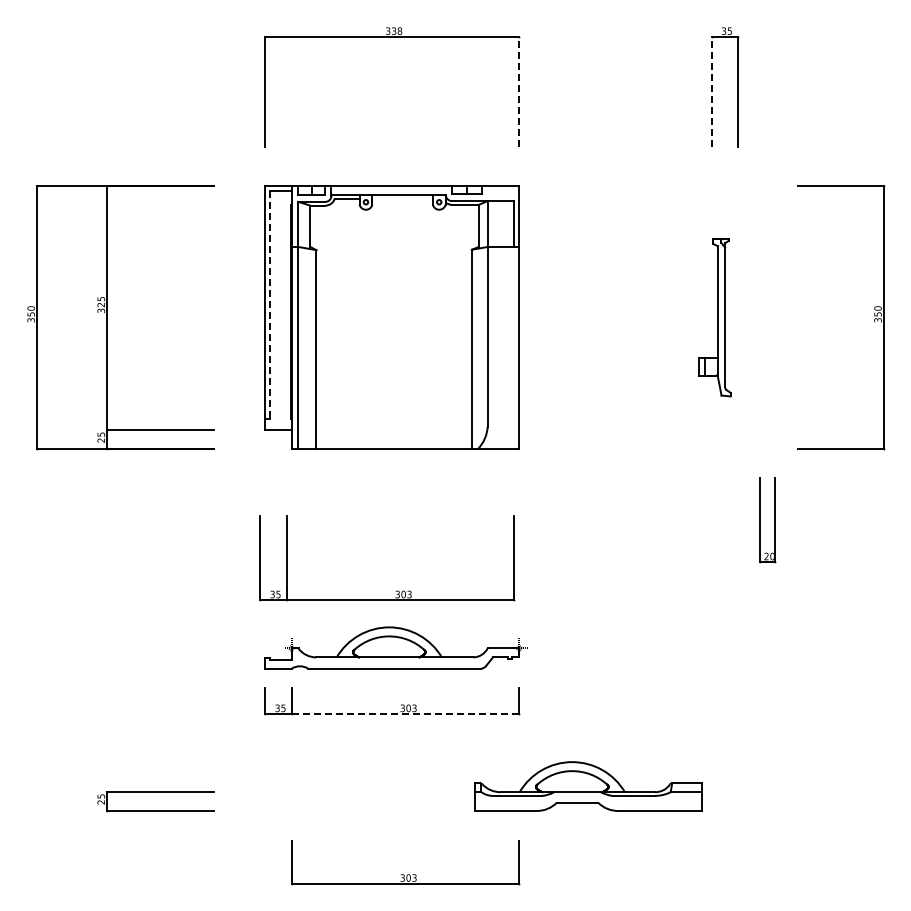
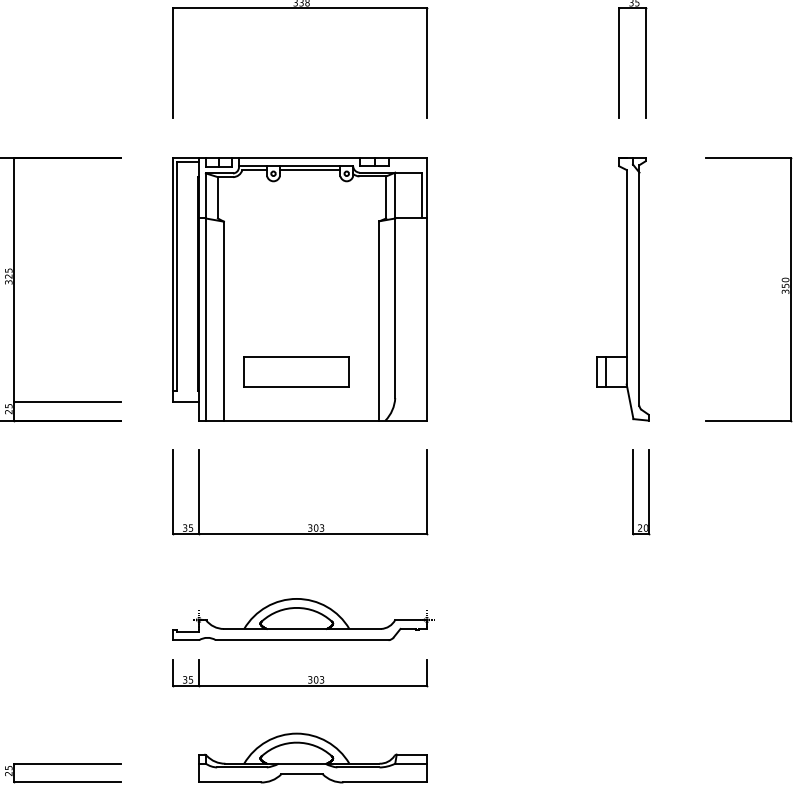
line: (519, 91) -> (427, 63), dashed -> solid
line: (711, 91) -> (619, 63), dashed -> solid
line: (402, 198) -> (310, 170), added
line: (269, 305) -> (177, 277), dashed -> solid
part: (714, 317) -> (622, 289), size x1.67
part: (389, 399) -> (297, 371), added
part: (760, 520) -> (634, 492), moved
part: (396, 590) -> (309, 524), moved
line: (405, 714) -> (313, 686), dashed -> solid
part: (588, 786) -> (313, 758), moved

